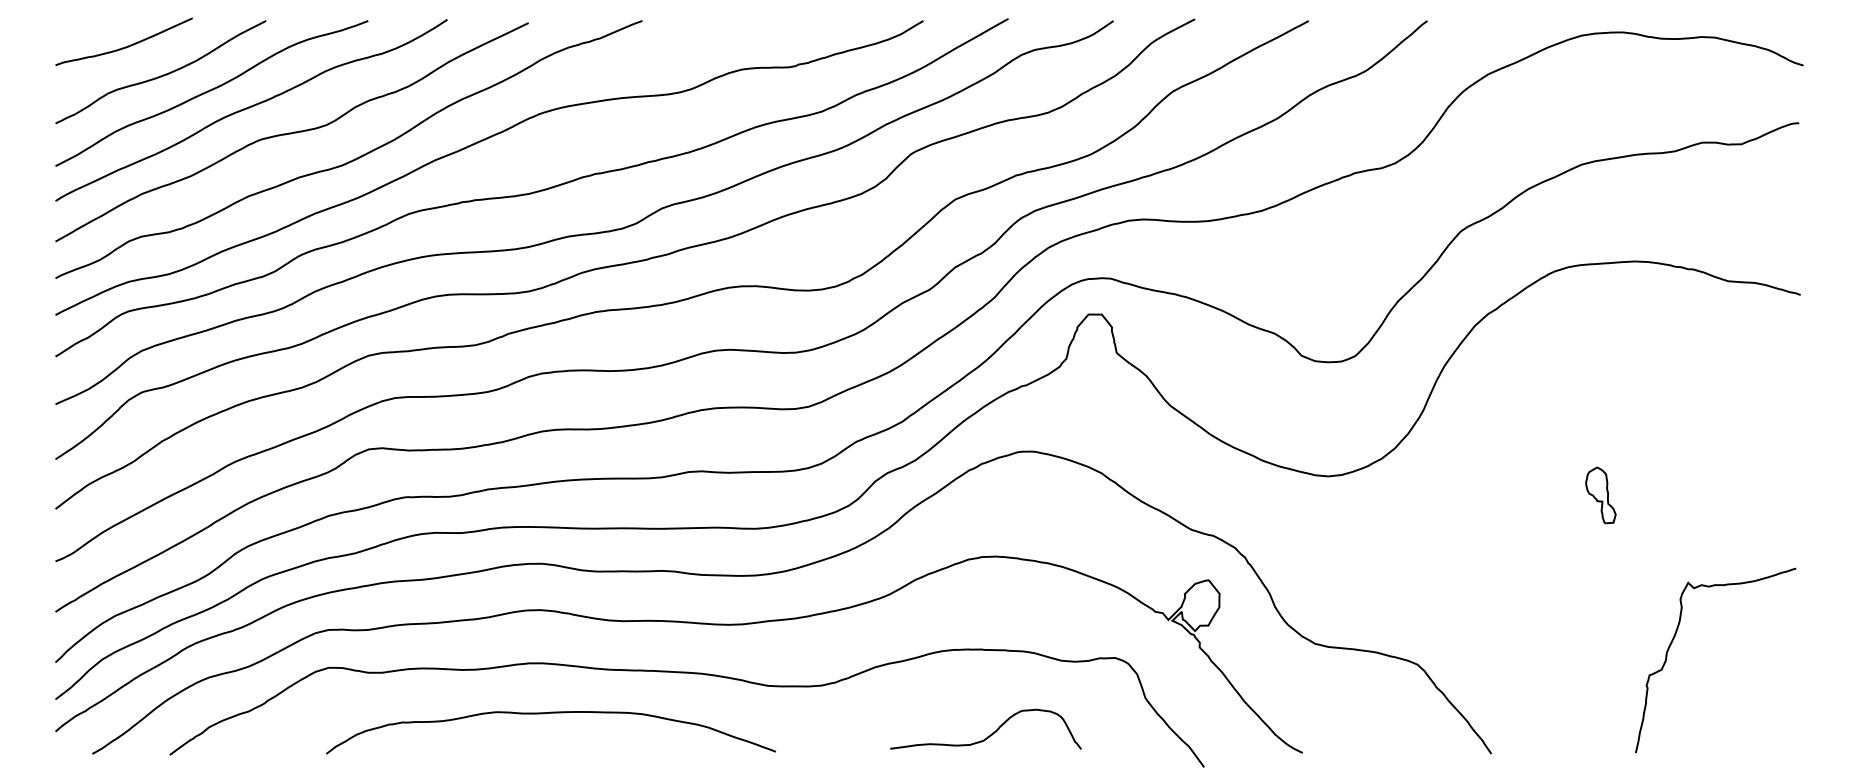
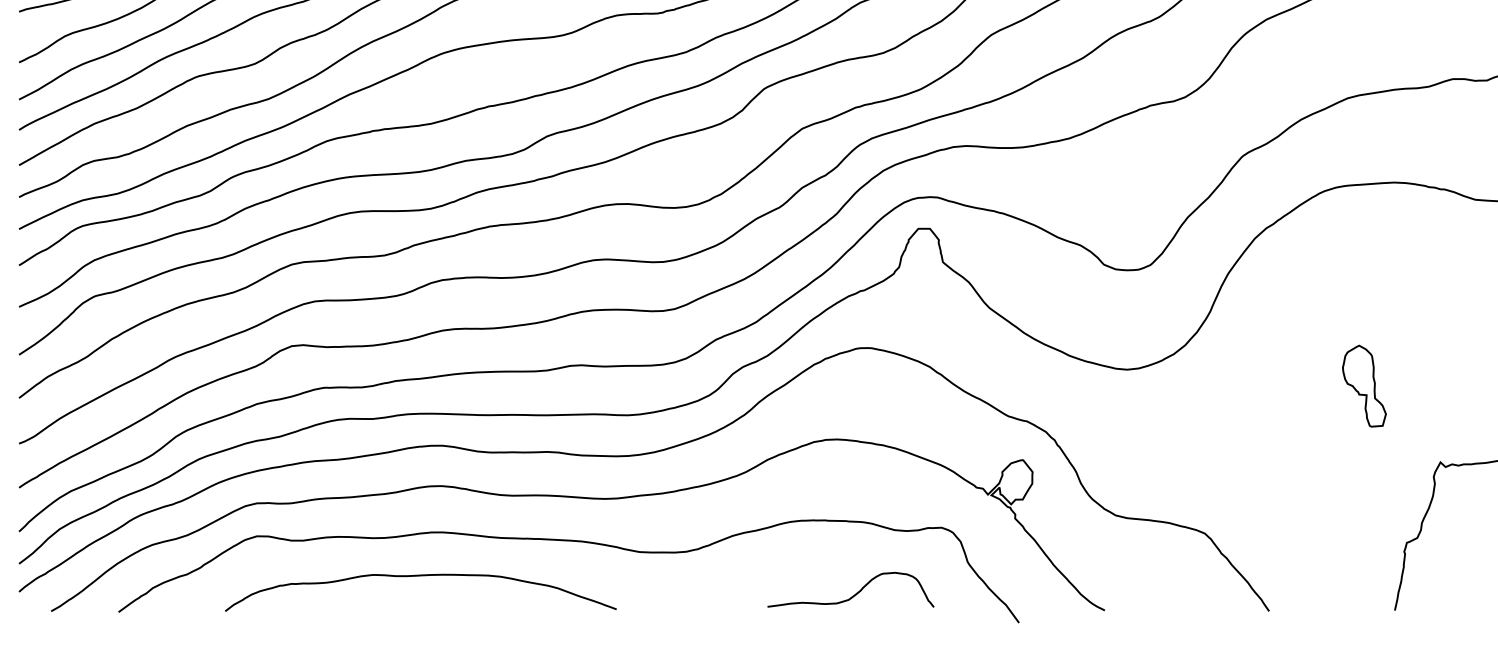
part: (1600, 495) -> (1364, 386), size x1.67
curve: (550, 713) -> (420, 576), moved
curve: (988, 735) -> (853, 595), moved

